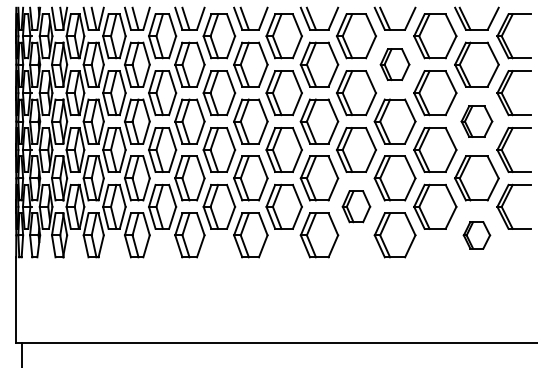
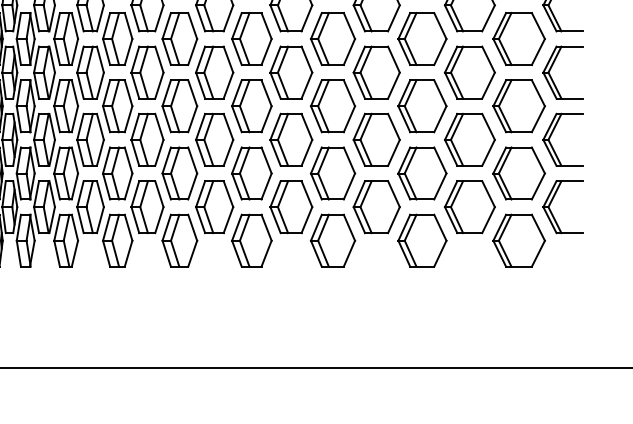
part: (394, 64) -> (421, 38), size x1.43
part: (476, 121) -> (518, 106), size x1.43
part: (356, 206) -> (376, 206), size x1.43
part: (476, 235) -> (518, 240), size x1.67

